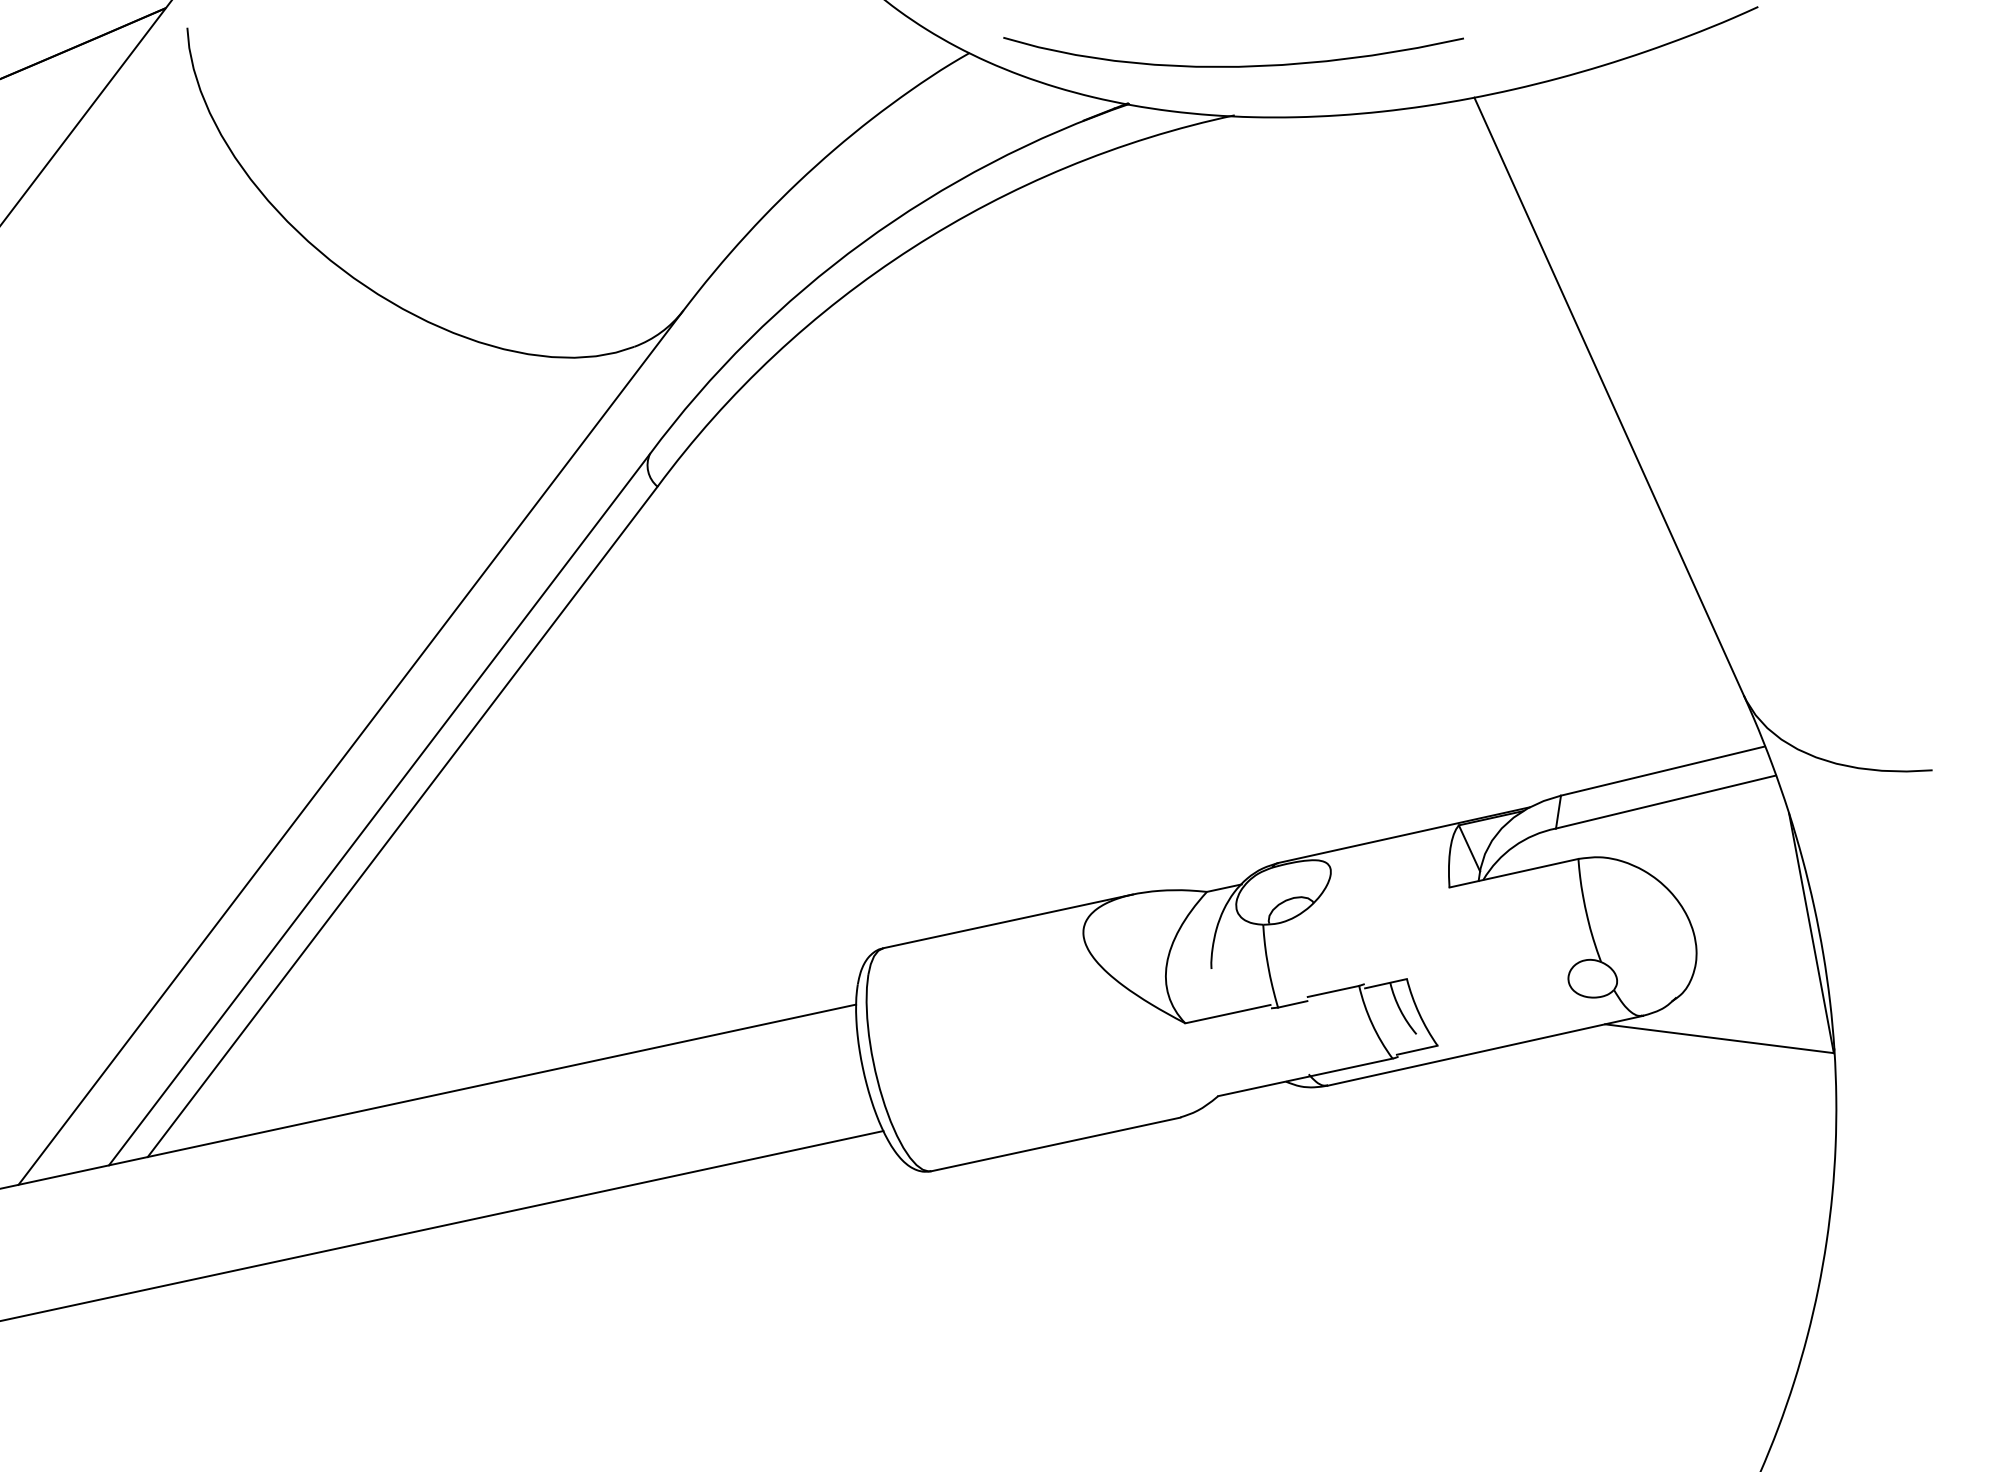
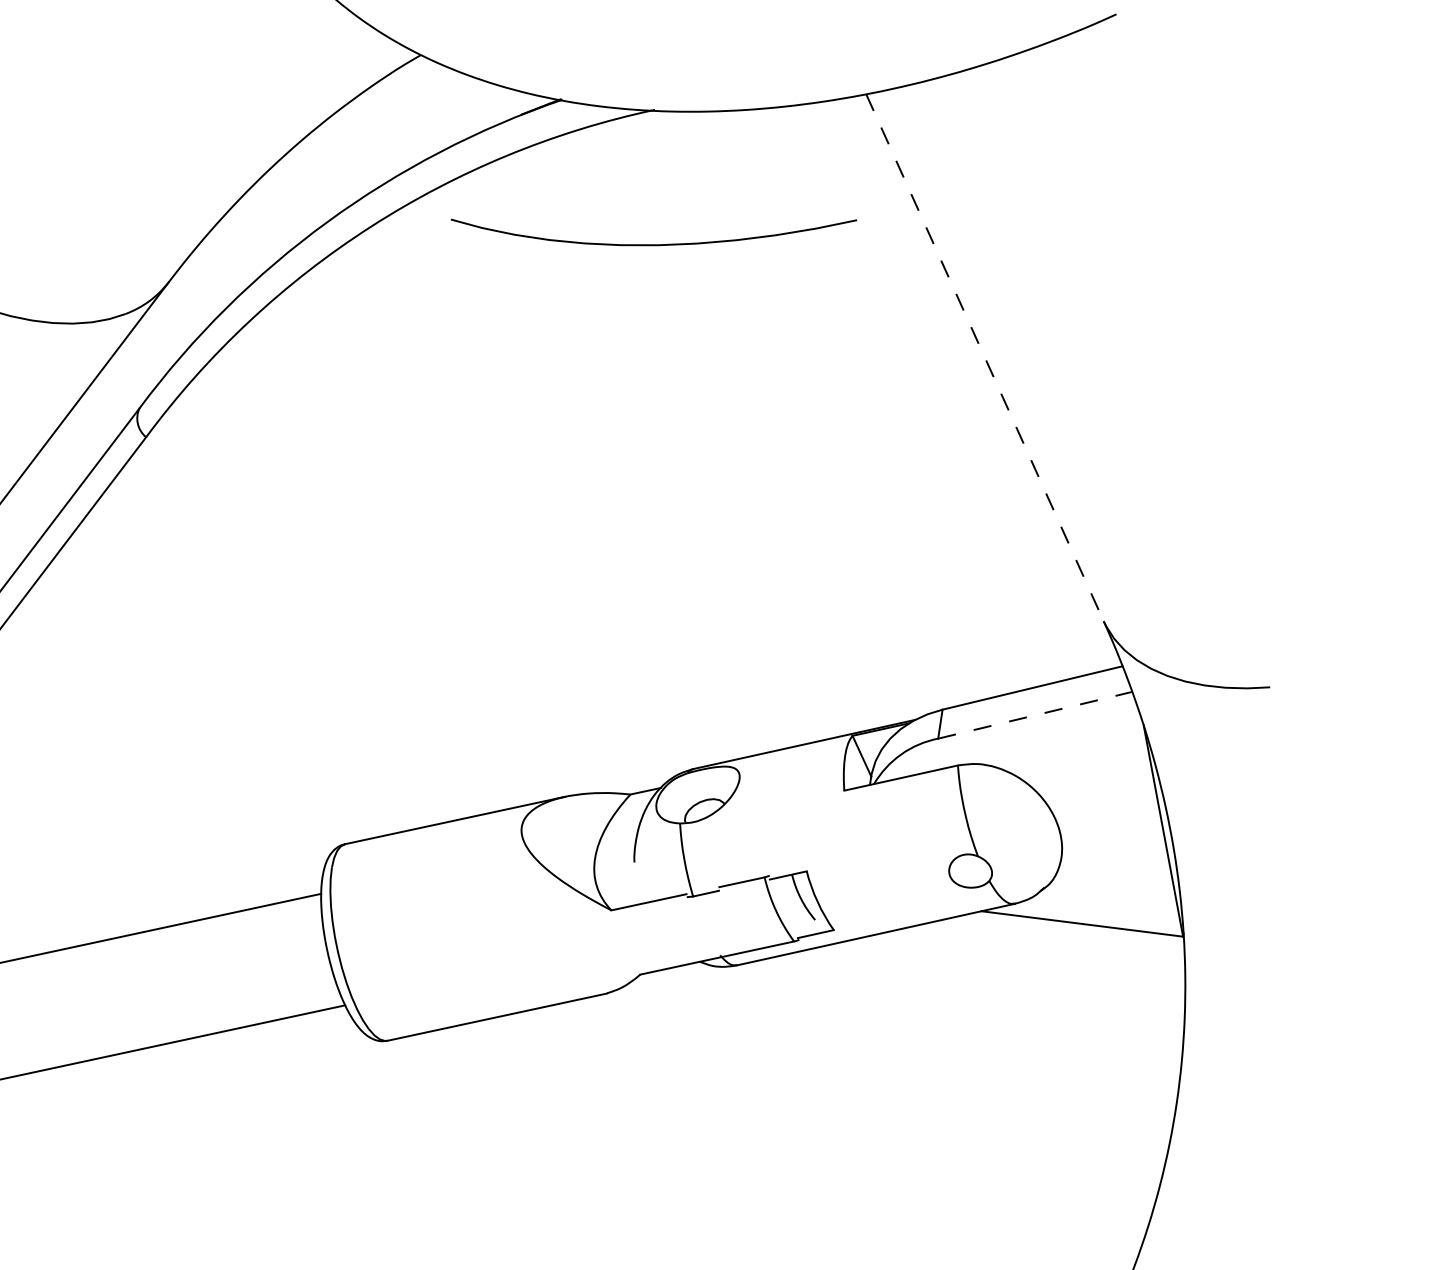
curve: (1233, 65) -> (653, 244), moved
line: (1609, 396) -> (985, 357), solid -> dashed
line: (1666, 801) -> (1035, 714), solid -> dashed

